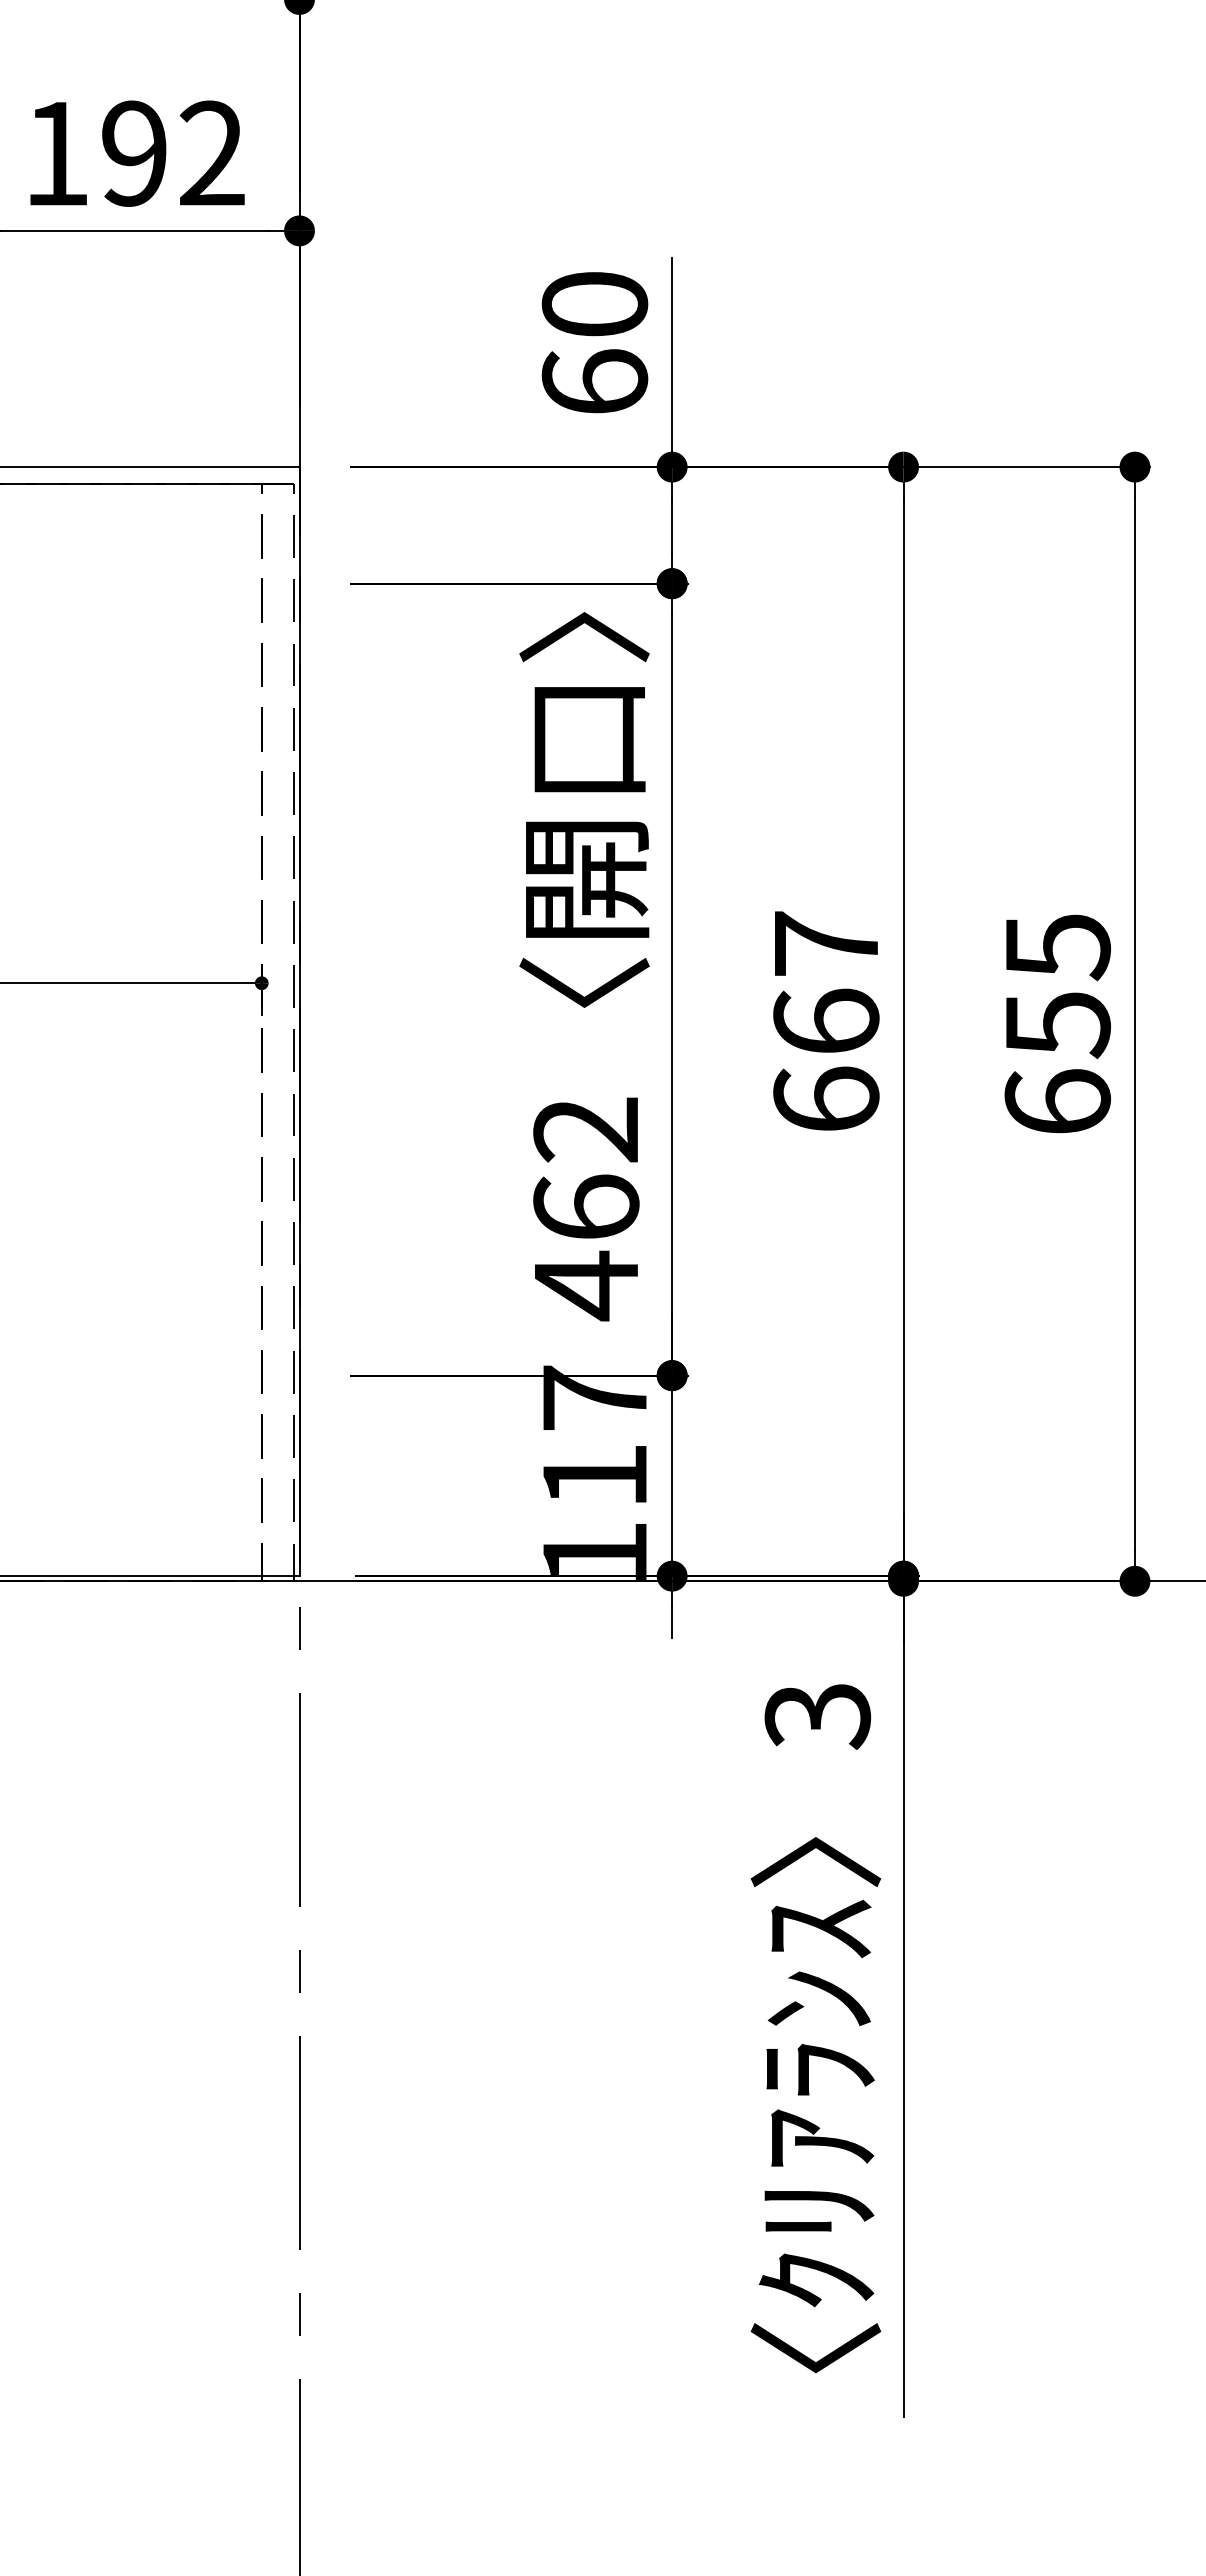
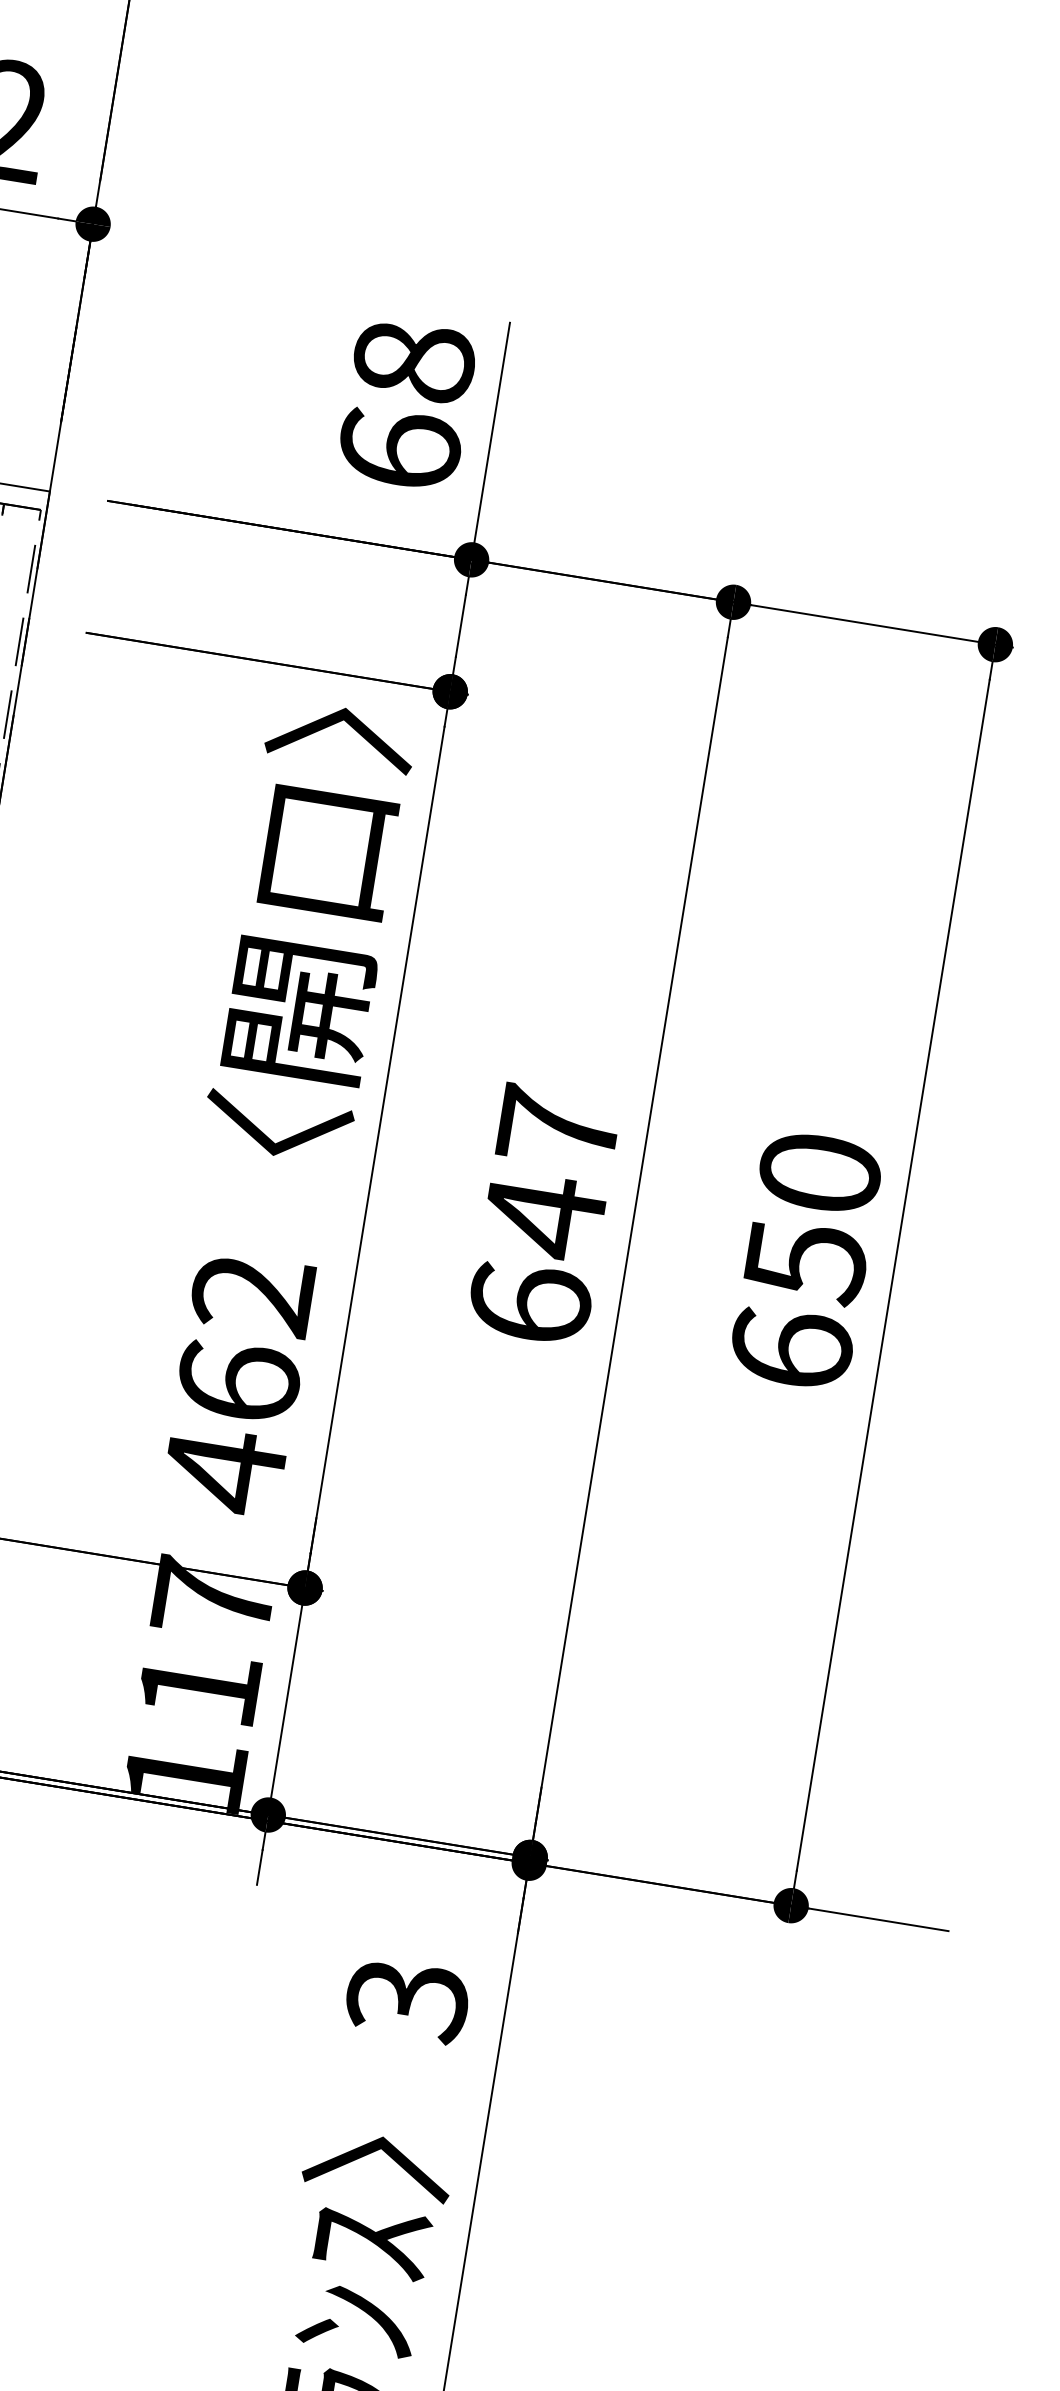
text: (594, 303) -> (413, 360), 60 -> 68
text: (1057, 947) -> (819, 1174), 655 -> 650
text: (826, 1022) -> (544, 1216), 667 -> 647

